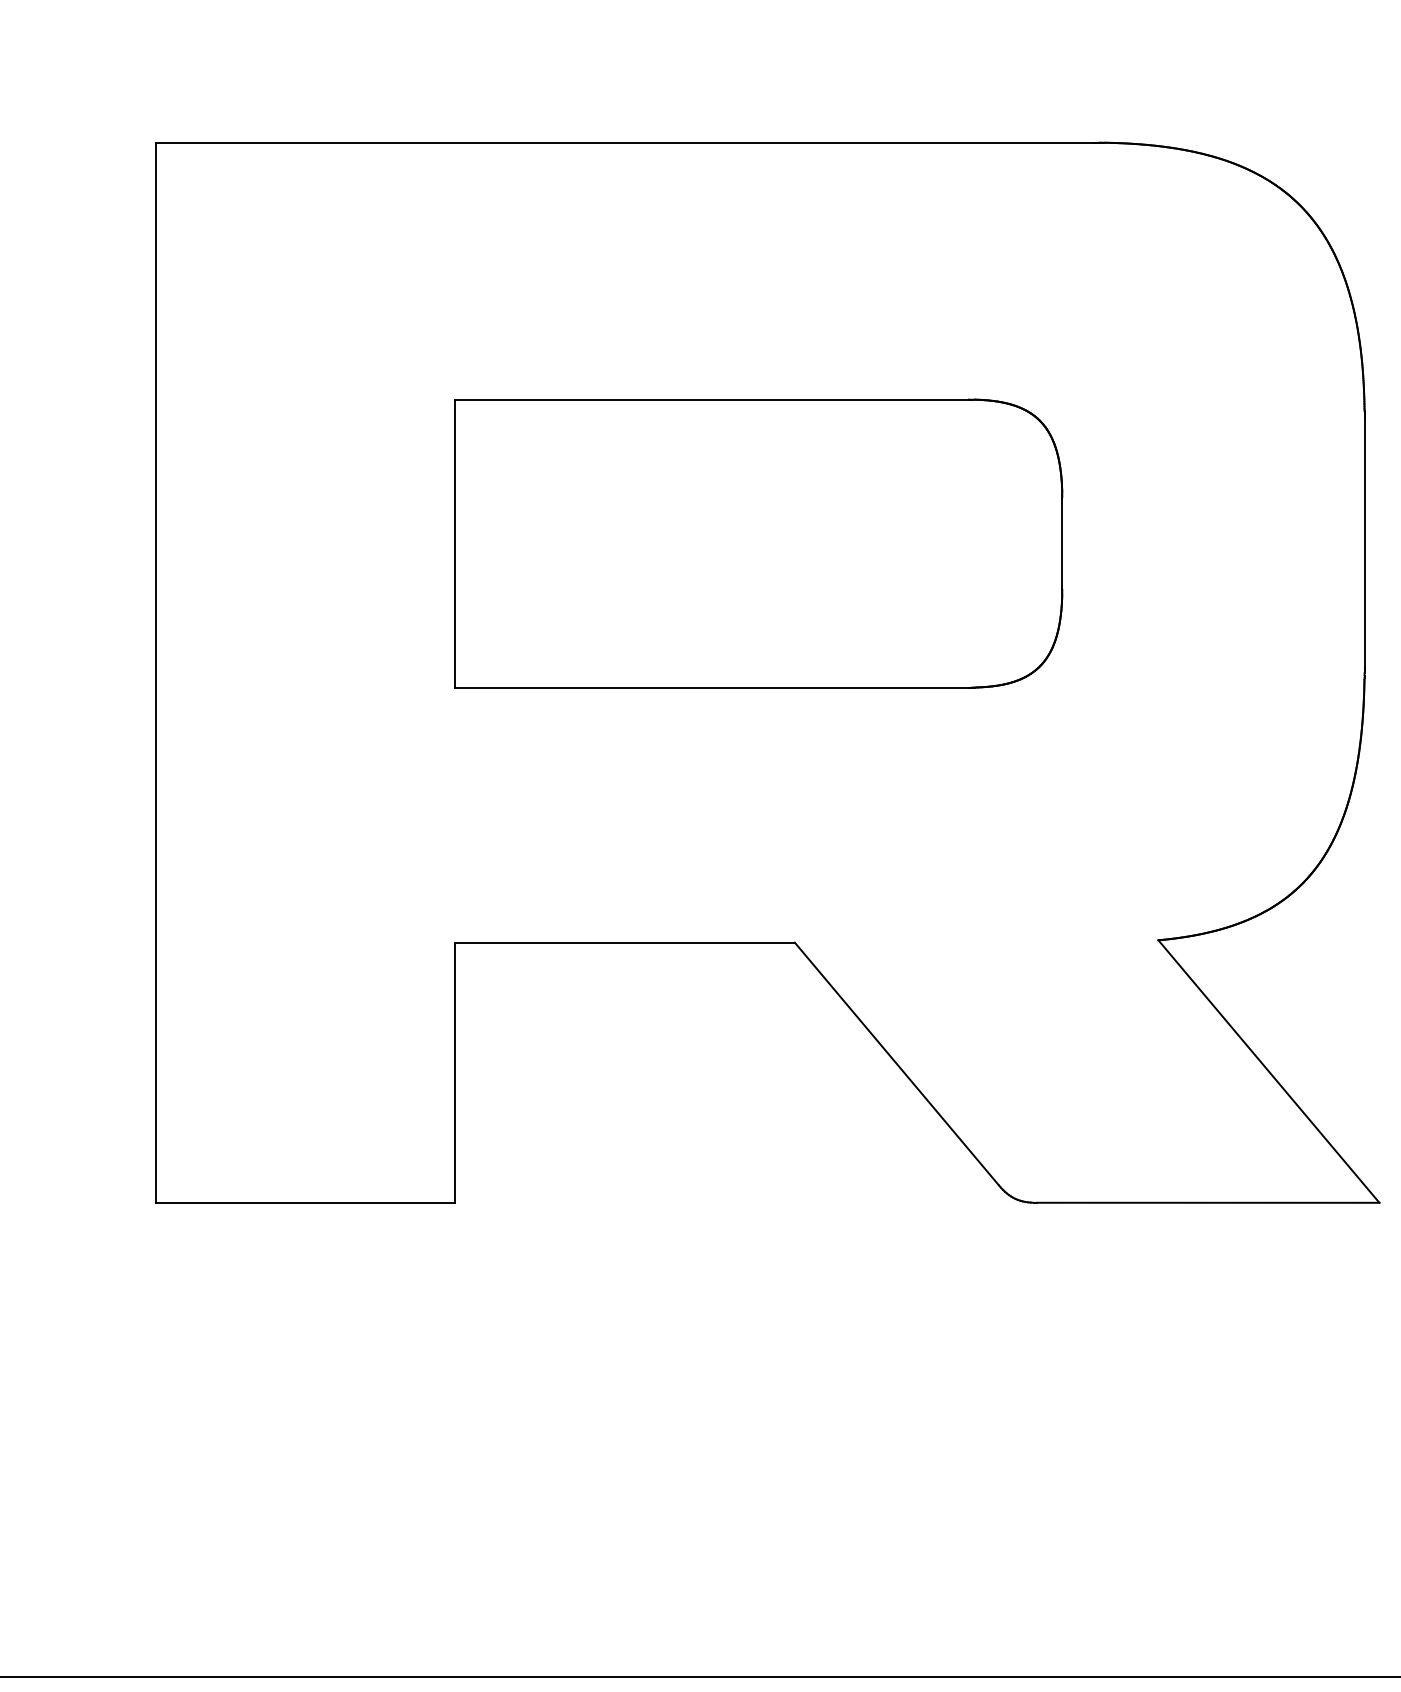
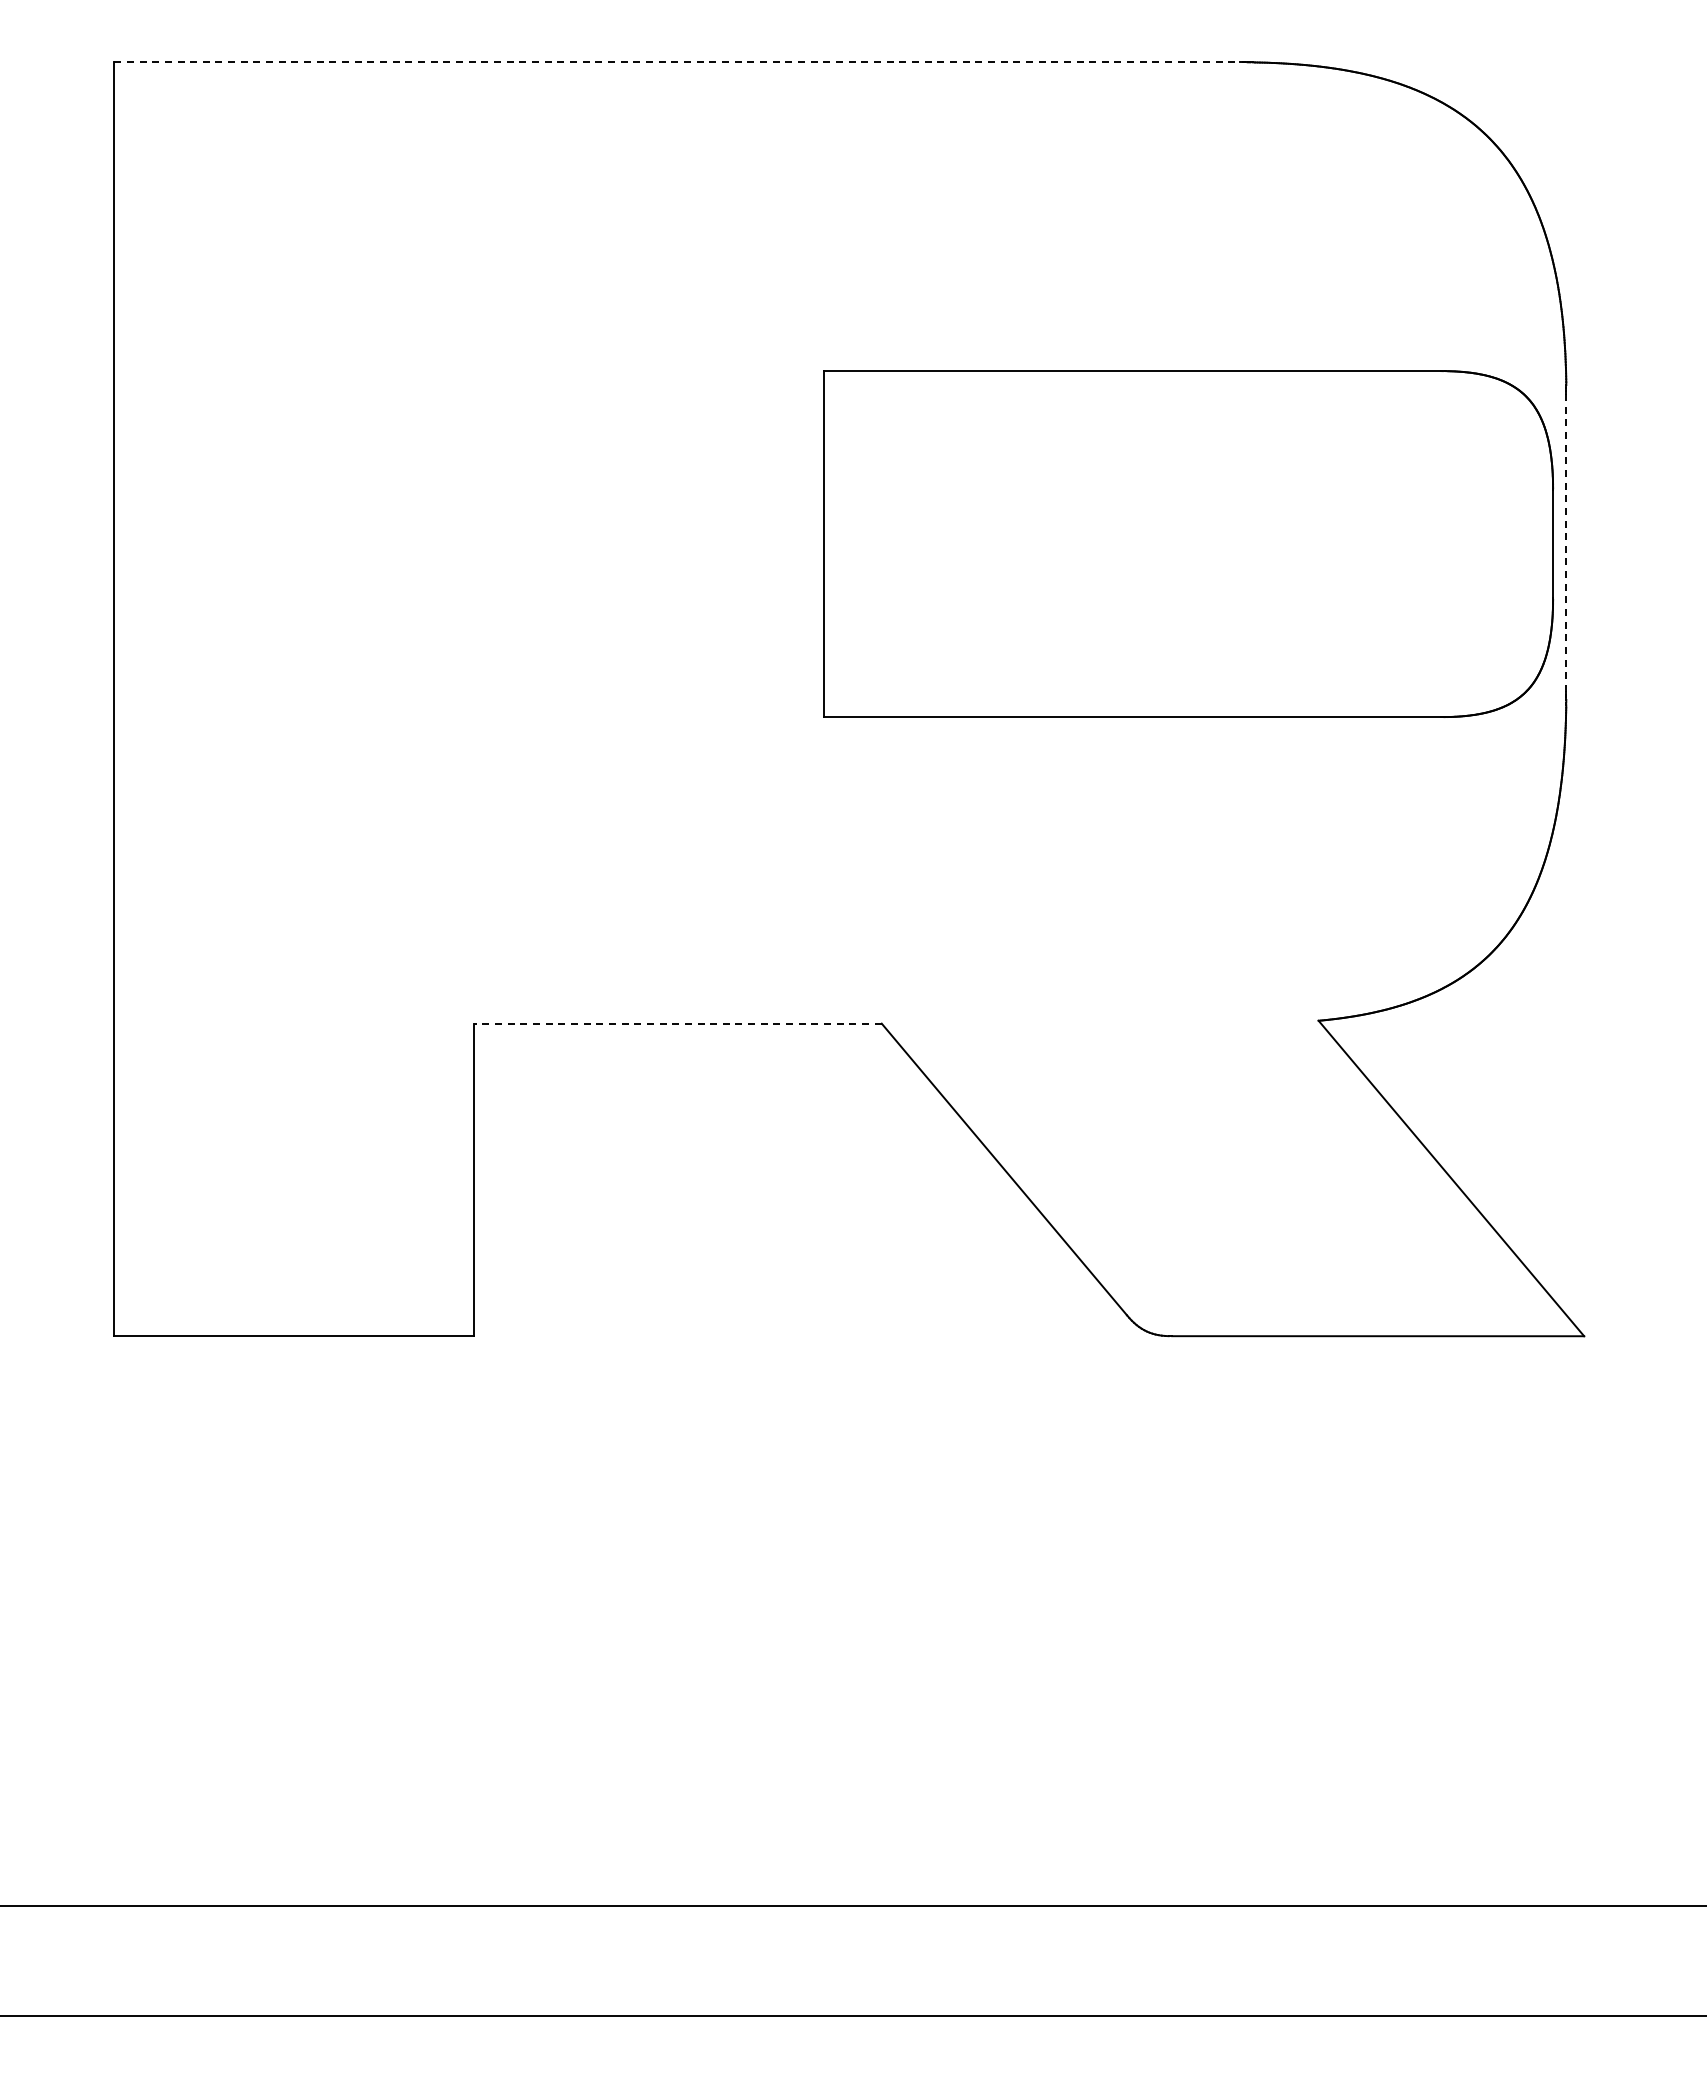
line: (624, 142) -> (677, 62), solid -> dashed
part: (758, 543) -> (1188, 543), moved
line: (1364, 543) -> (1566, 543), solid -> dashed
line: (624, 942) -> (677, 1023), solid -> dashed

